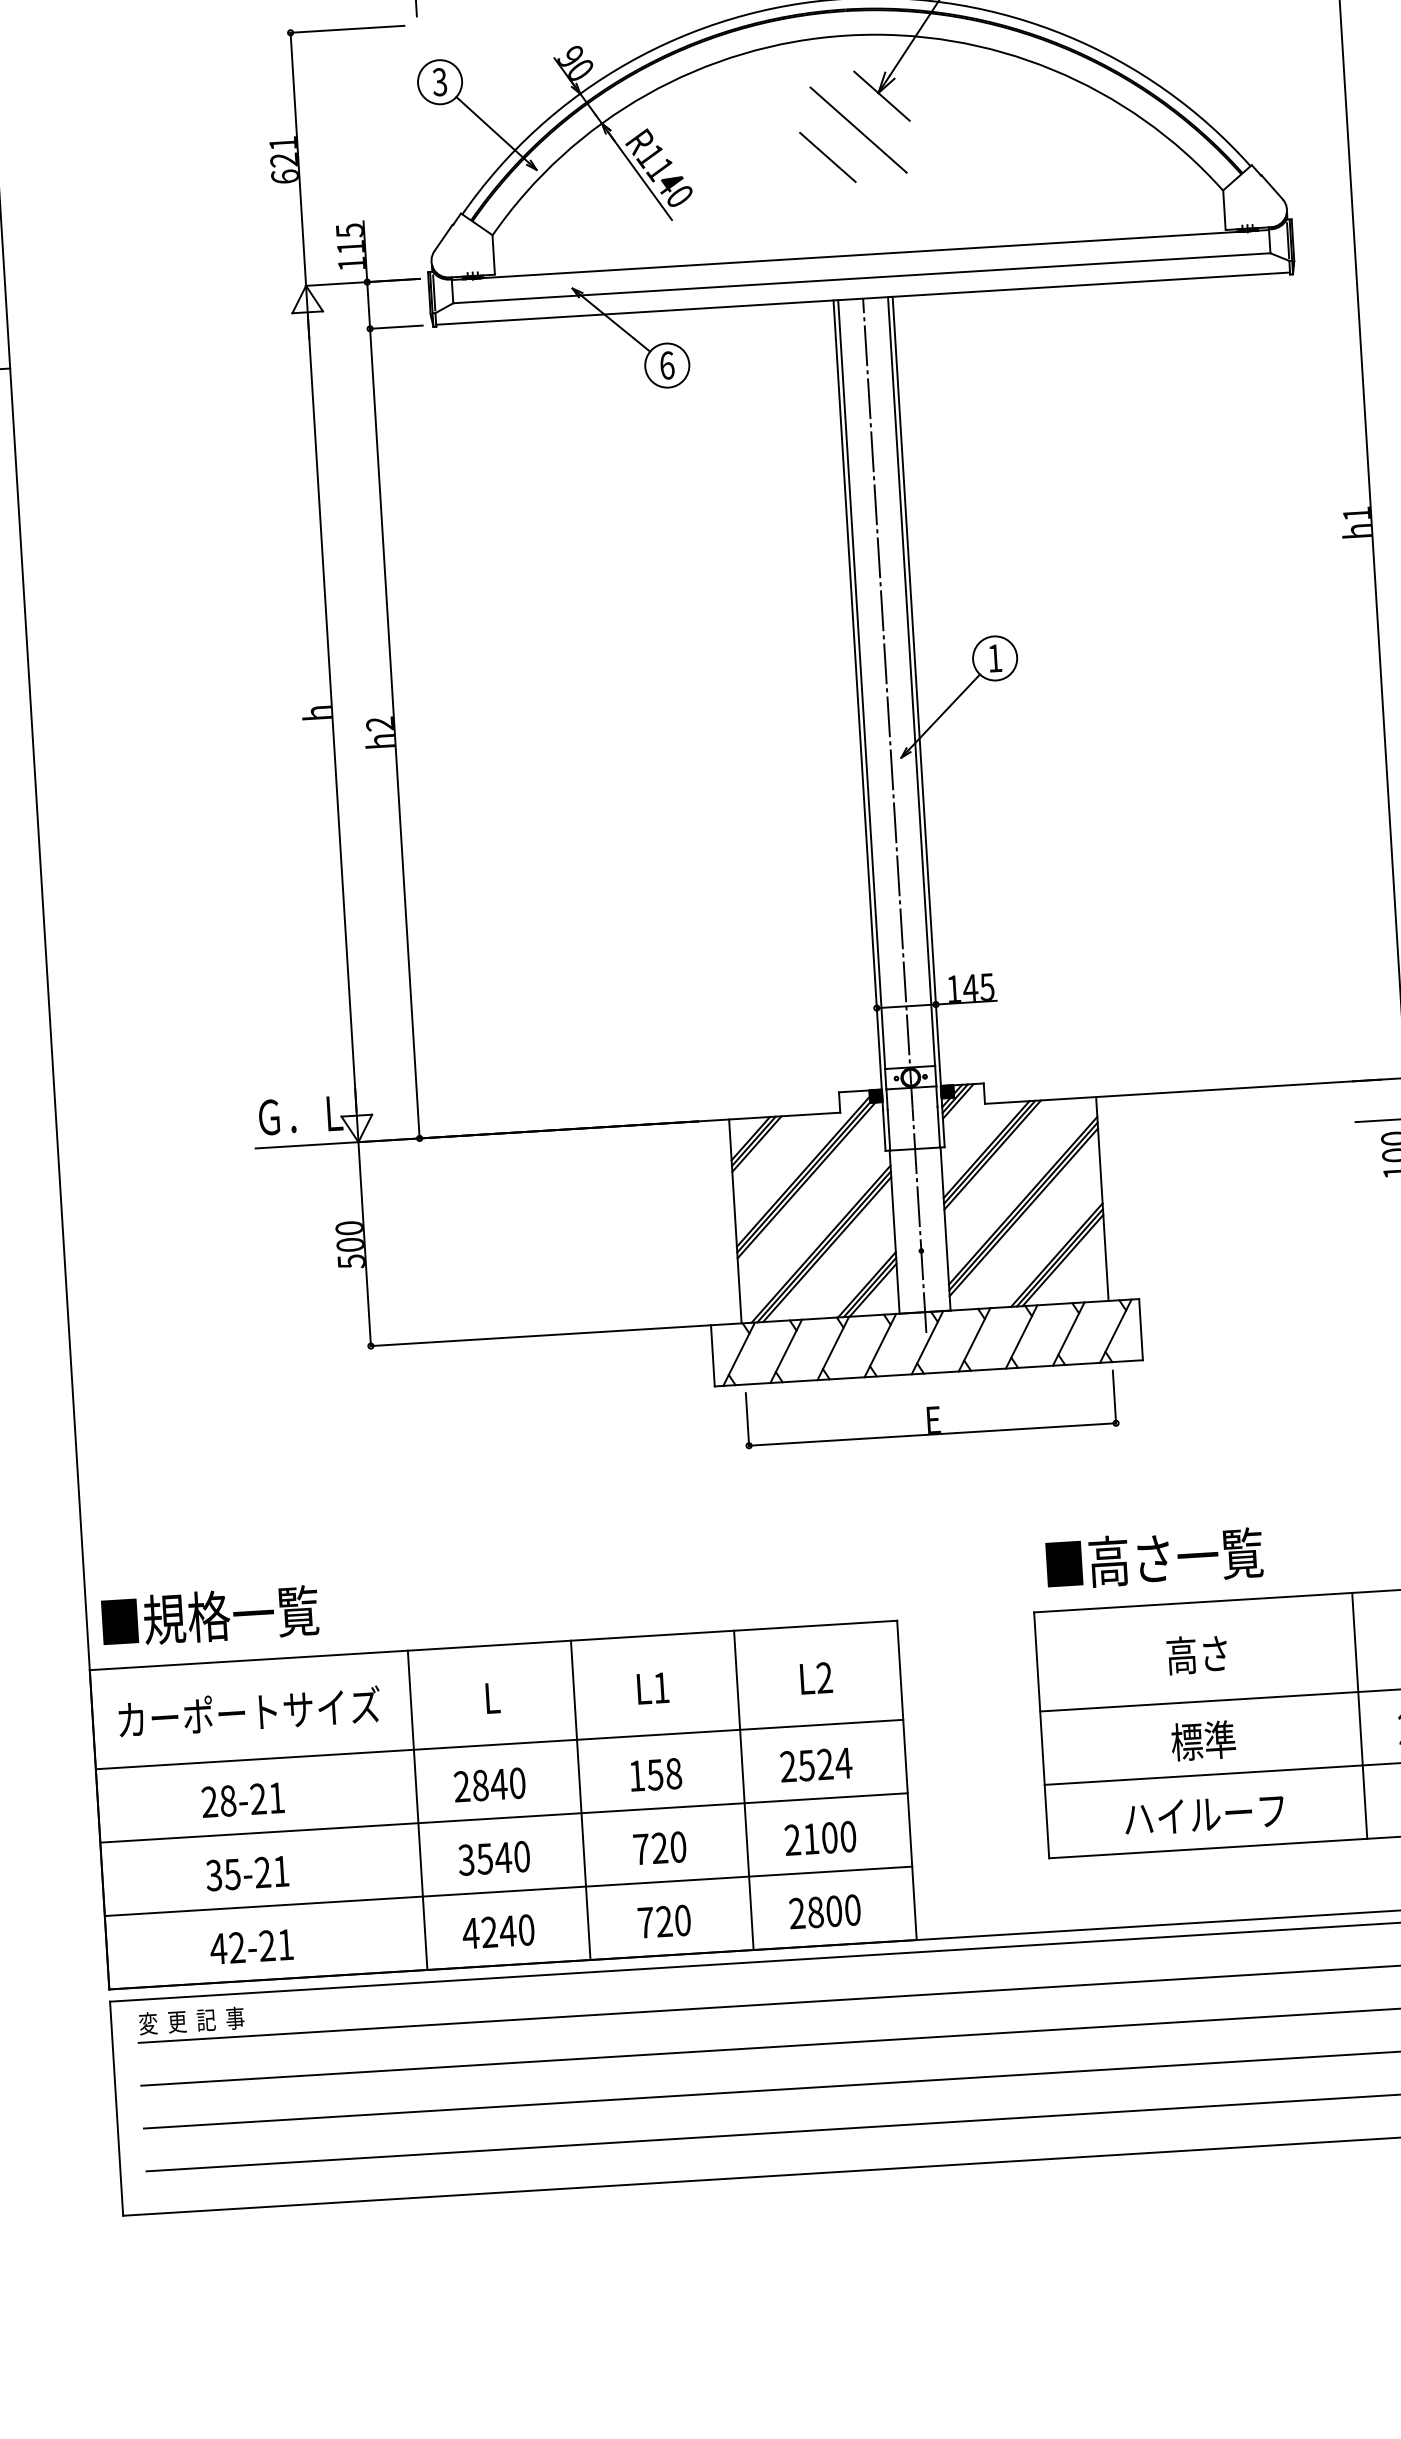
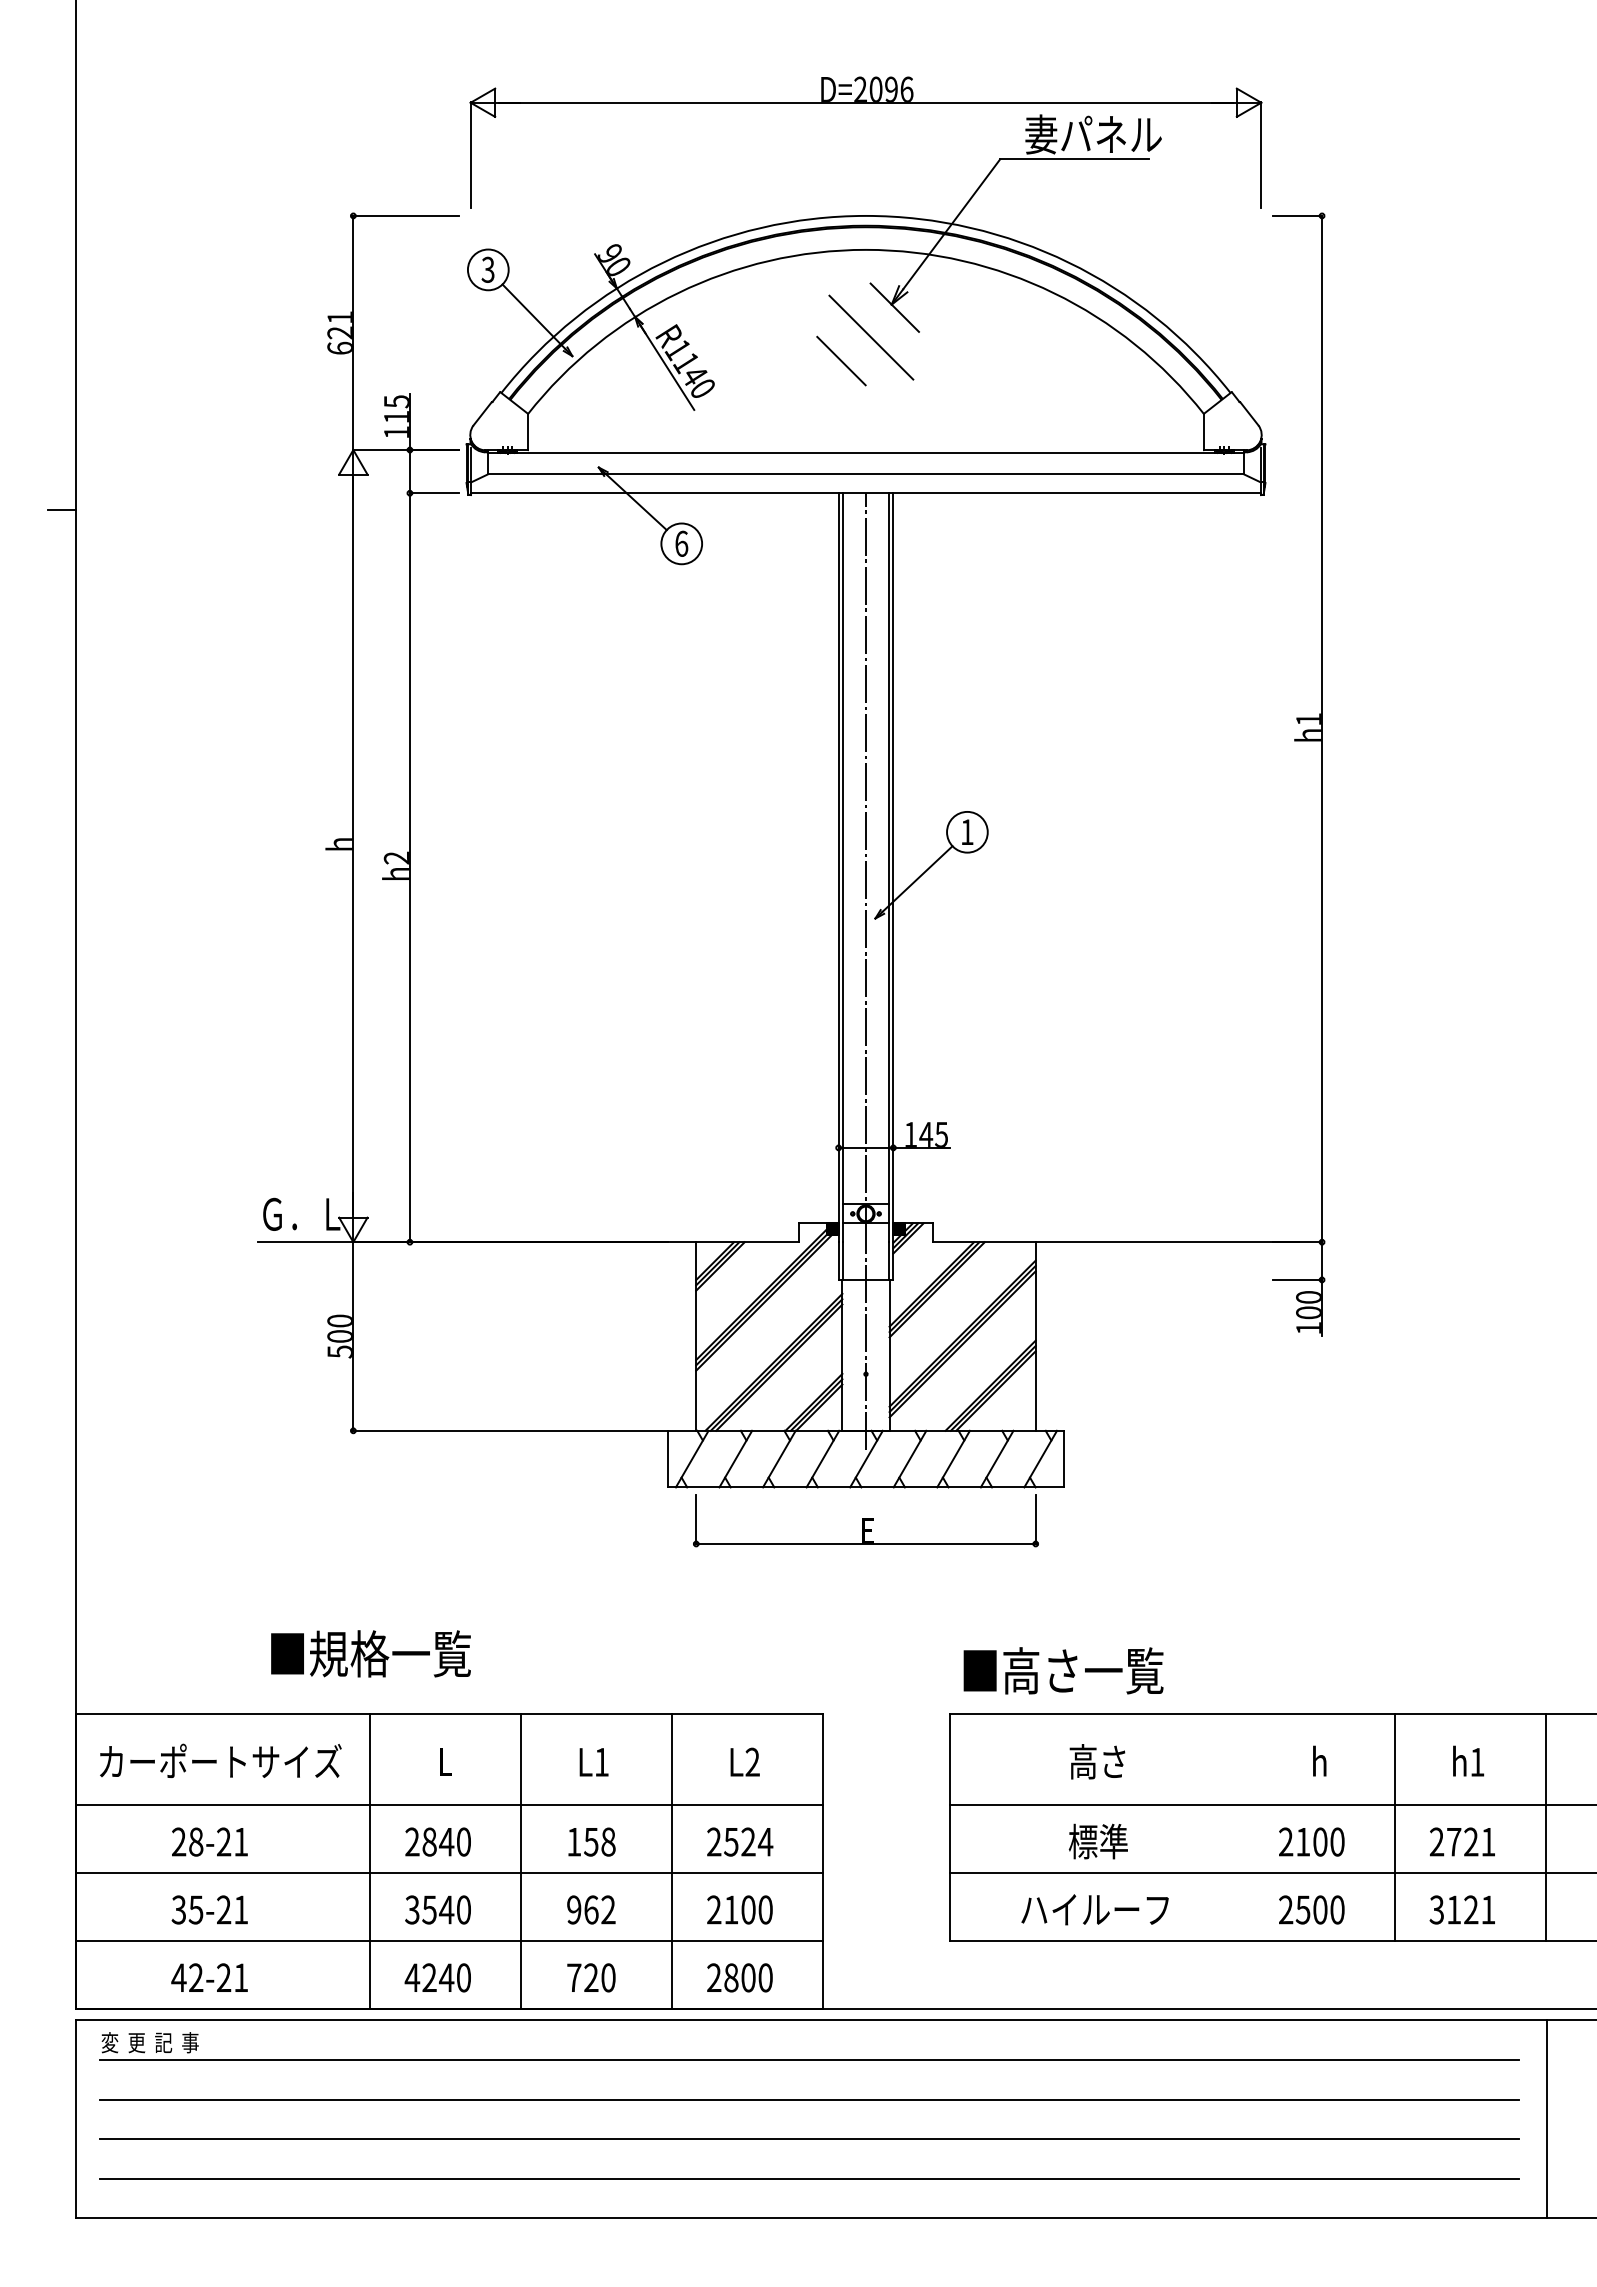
text: (209, 1615) -> (370, 1653), moved
line: (1359, 1716) -> (1243, 1827), removed
text: (660, 1847) -> (591, 1909), 720 -> 962

